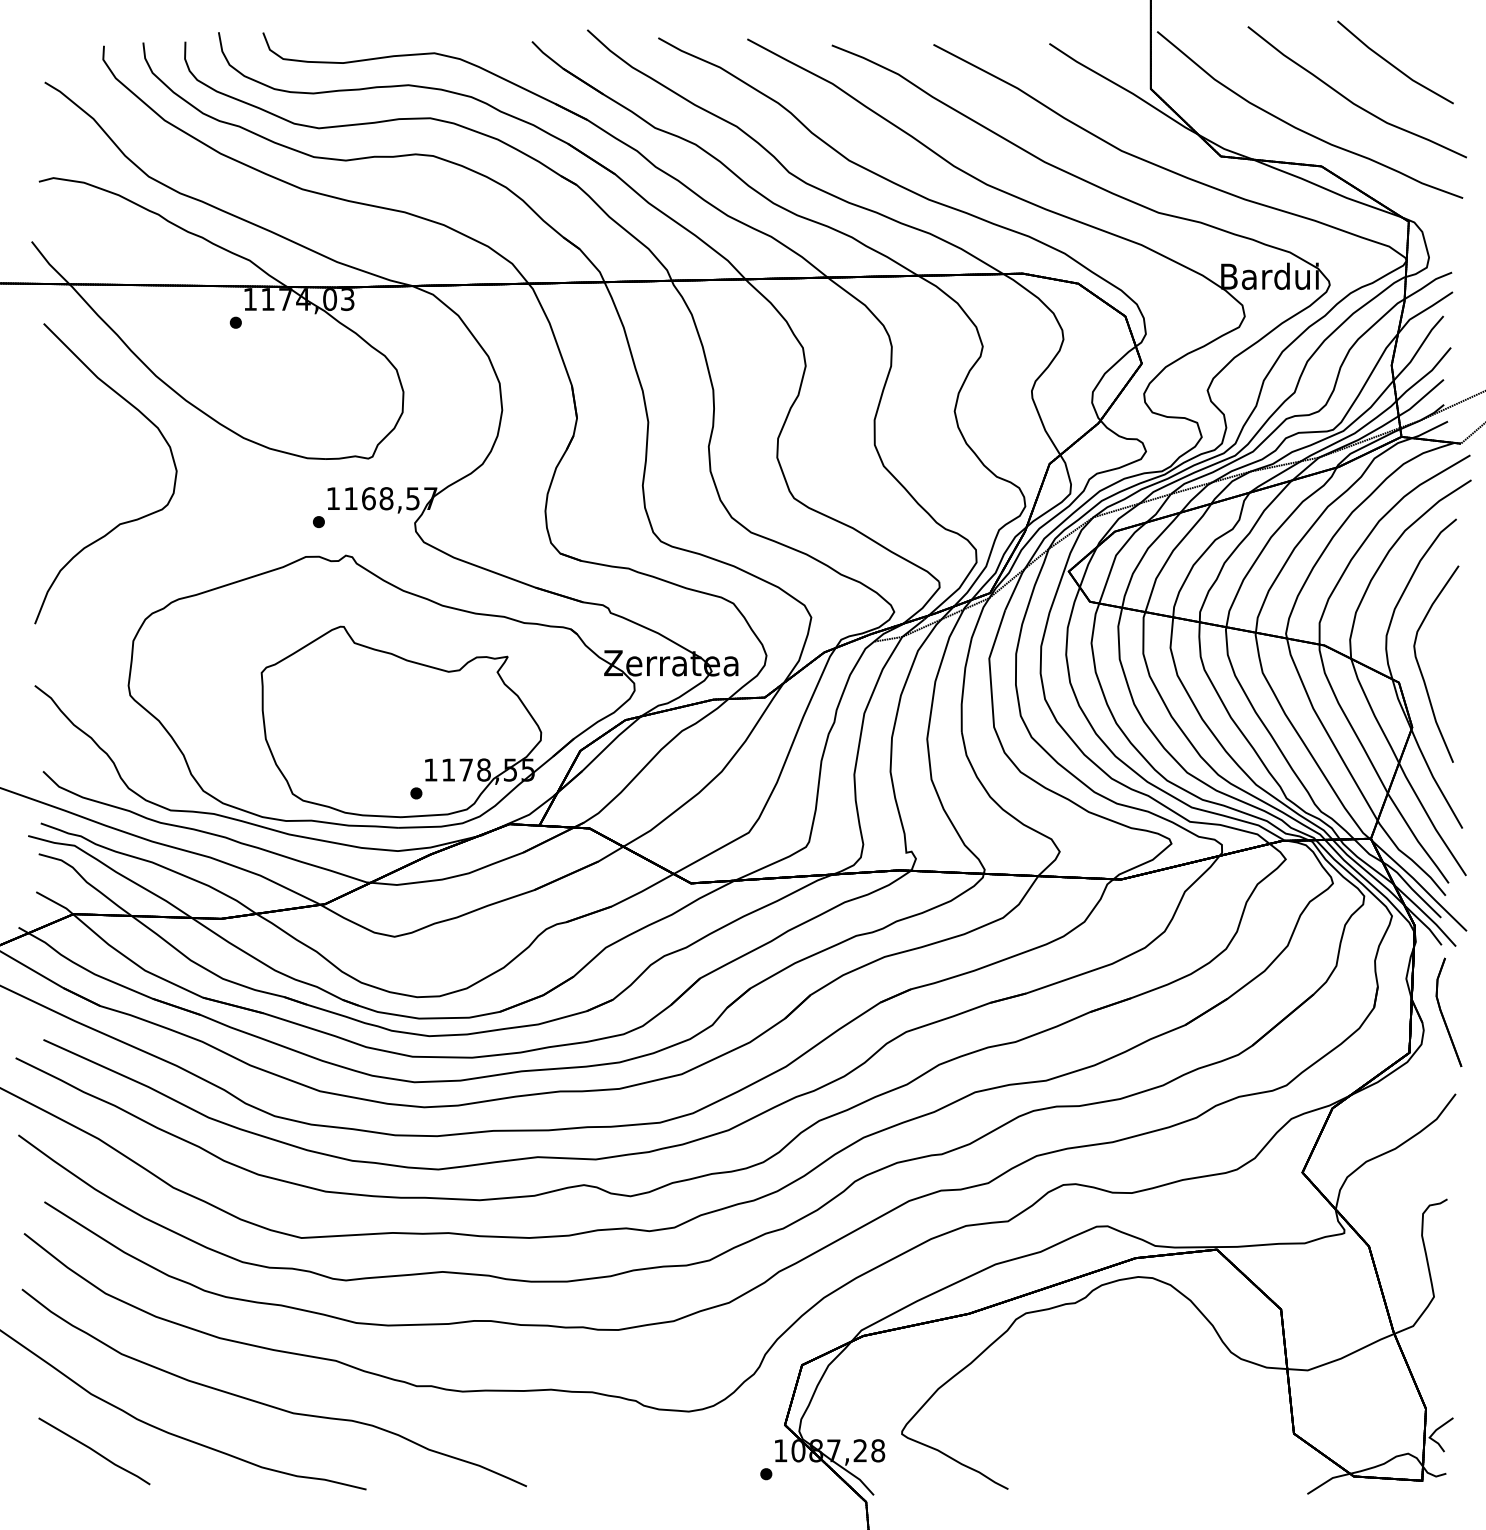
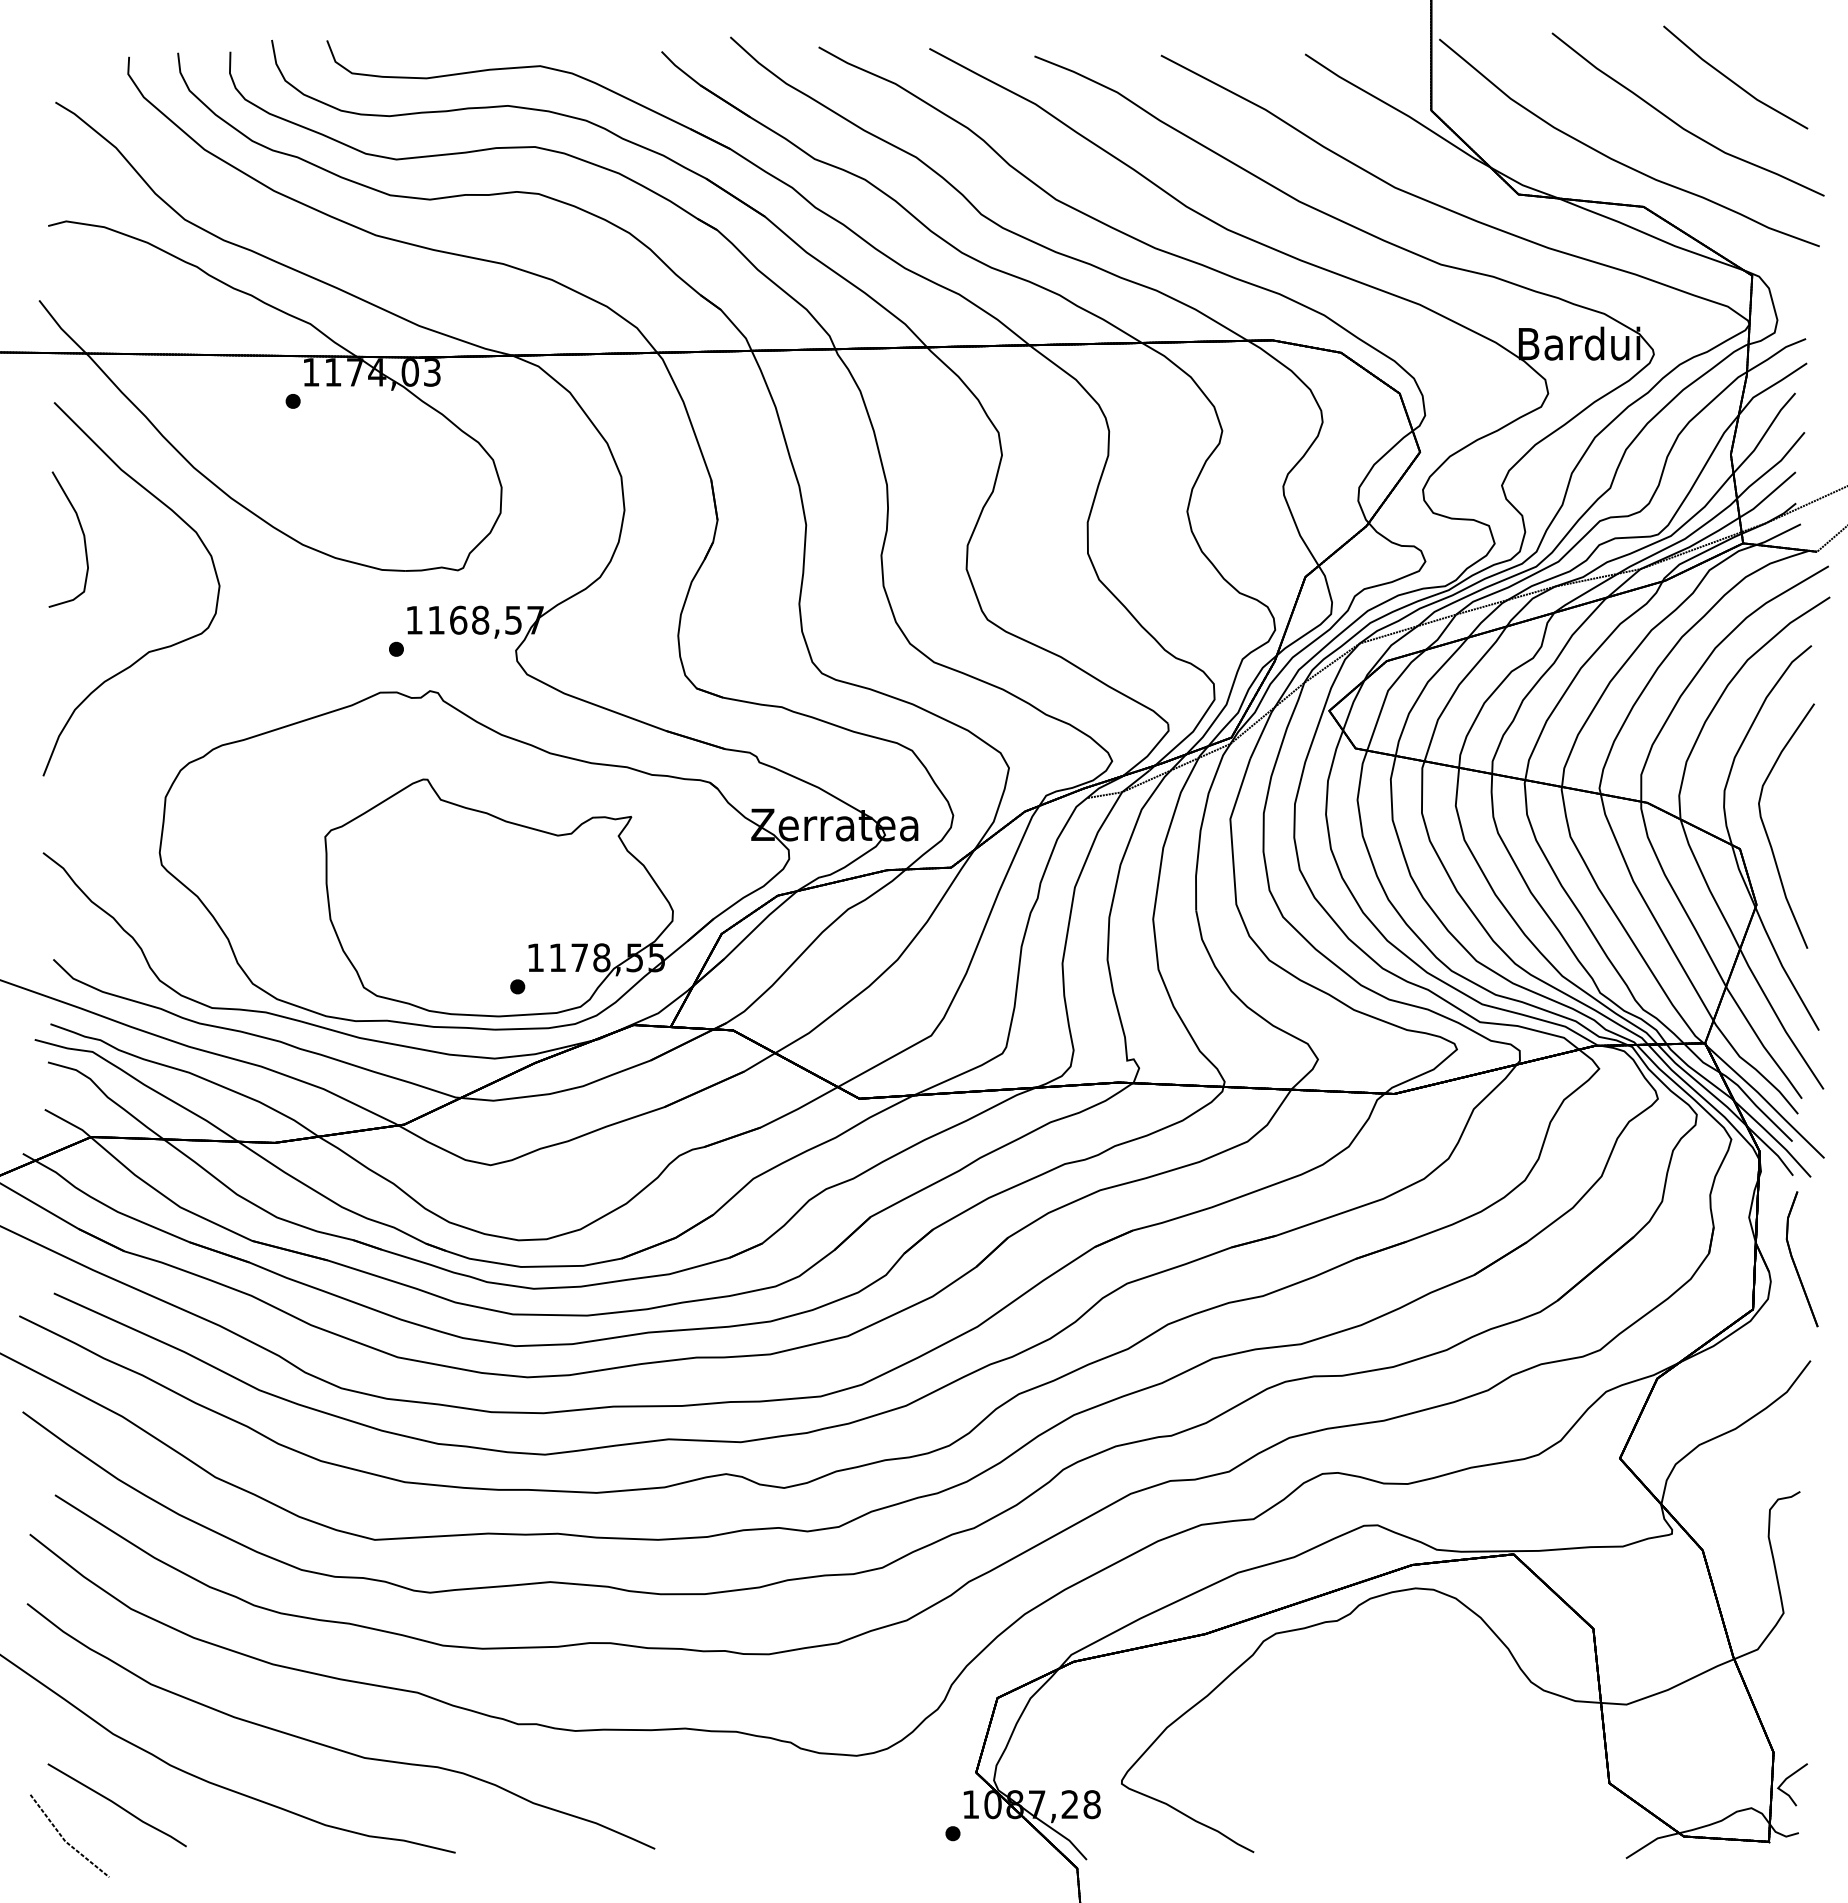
curve: (66, 429) -> (82, 534), added
line: (52, 1478) -> (65, 1839), added

